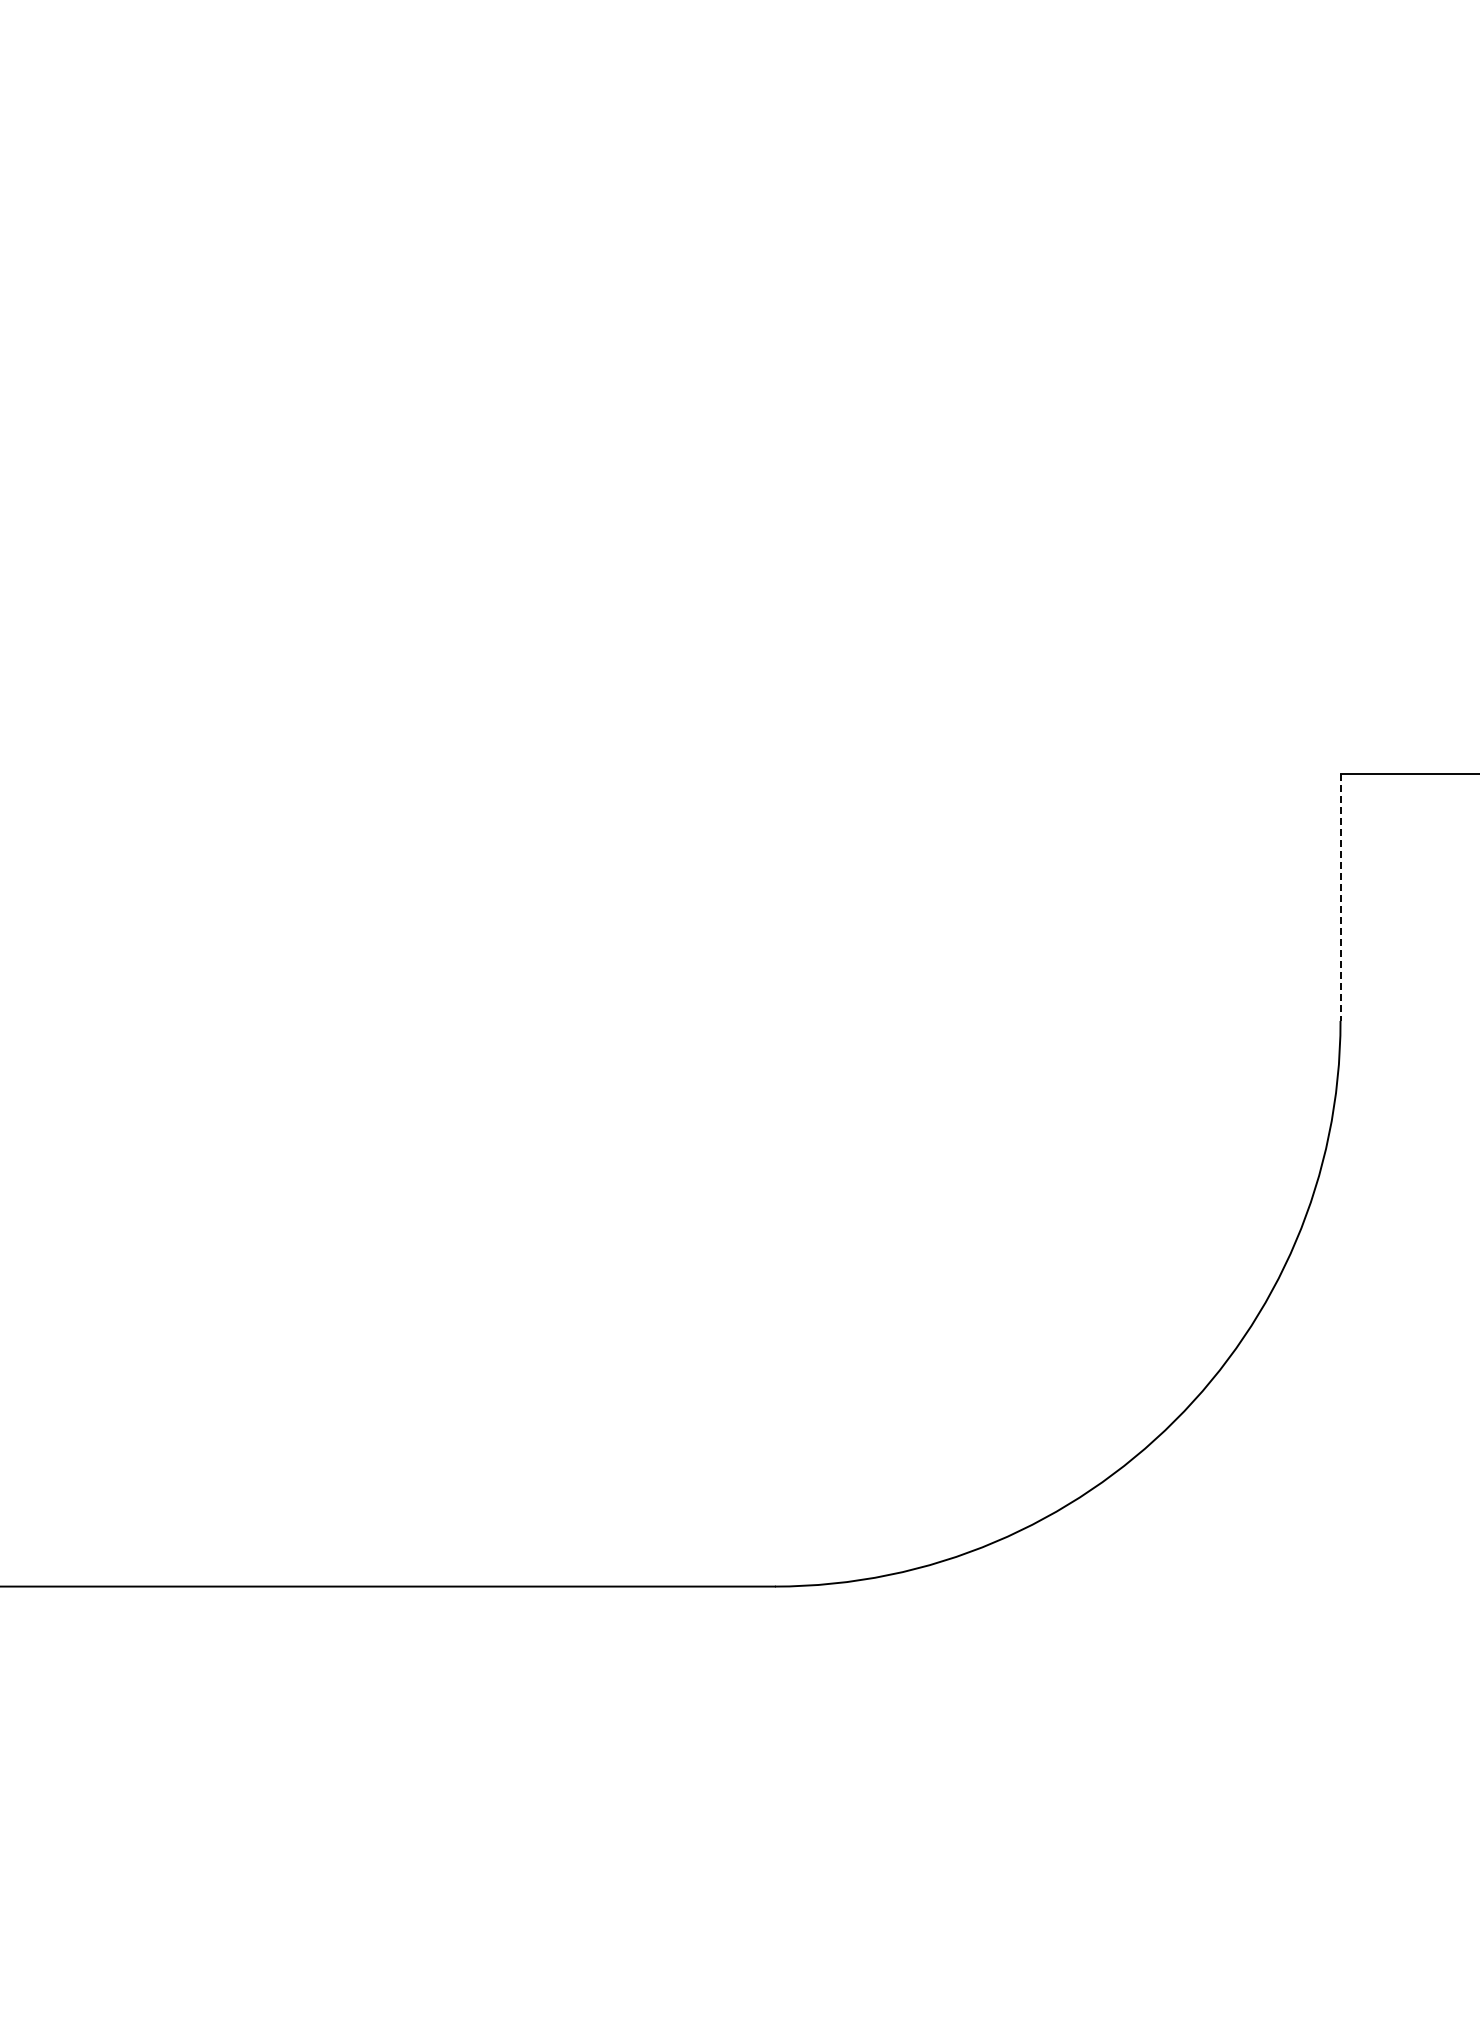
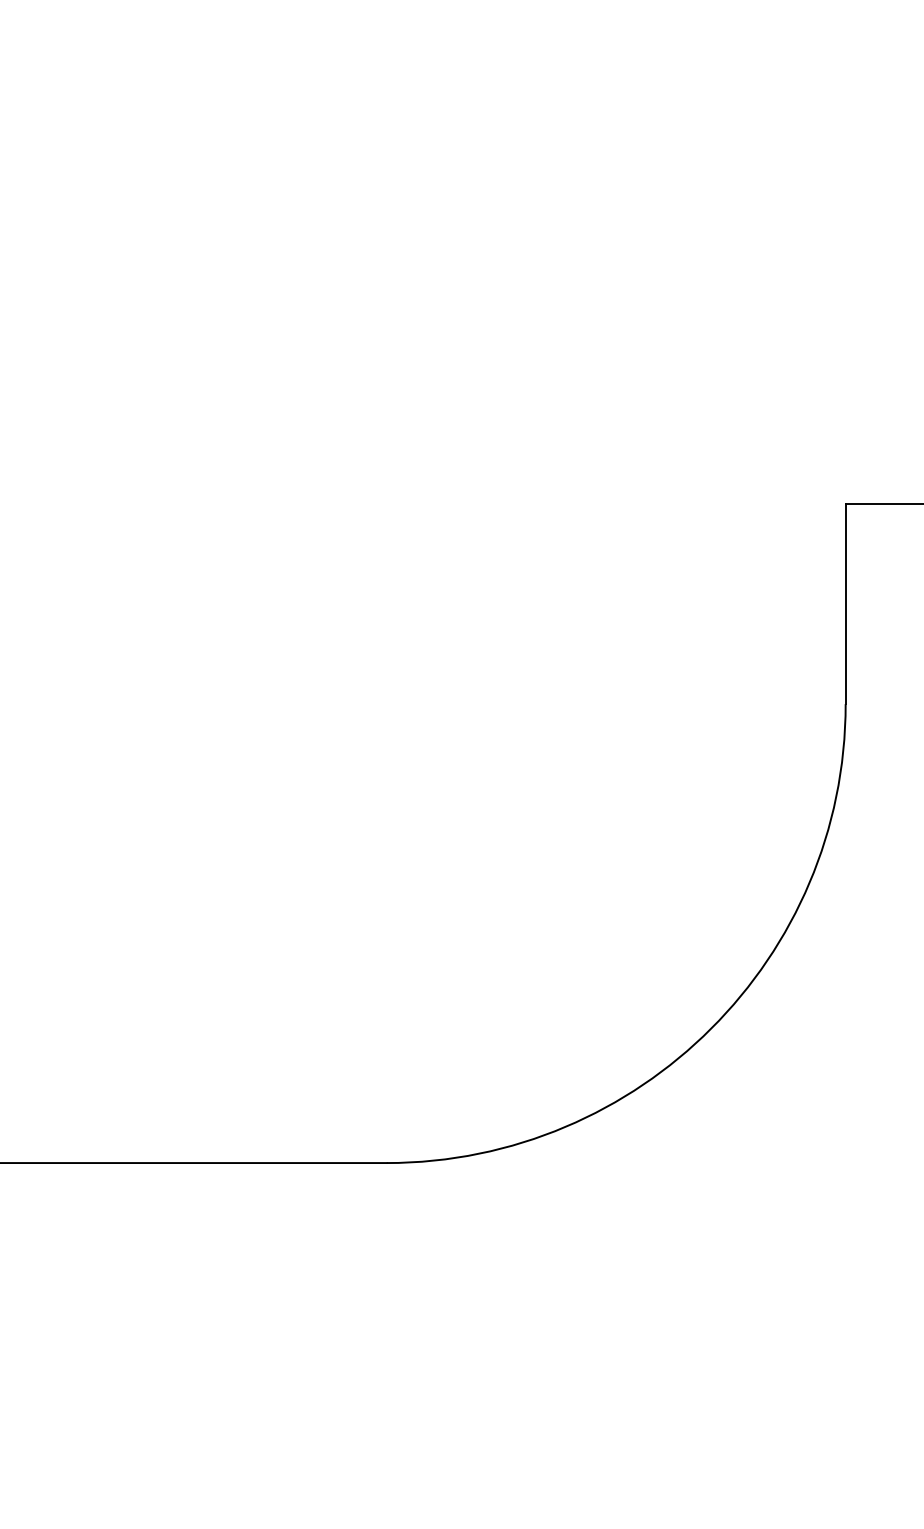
line: (1340, 897) -> (845, 603), dashed -> solid

